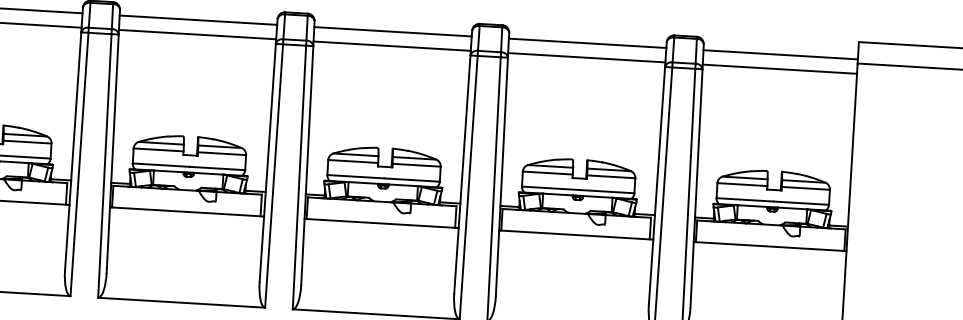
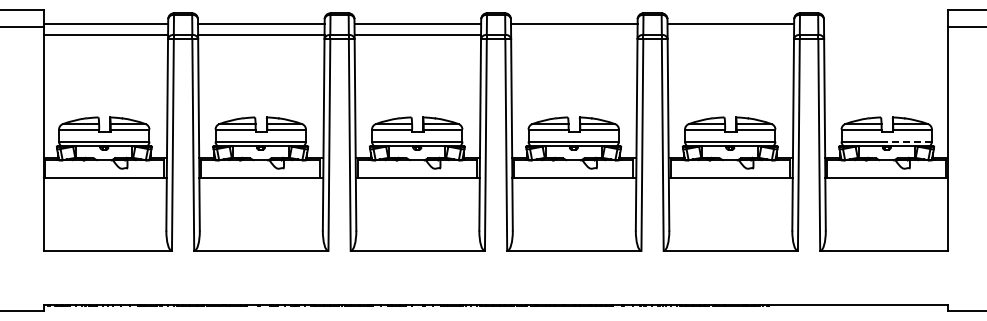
line: (392, 46) -> (574, 35), removed
line: (780, 54) -> (885, 23), removed
line: (586, 57) -> (730, 35), removed
line: (780, 69) -> (886, 35), removed
line: (801, 202) -> (909, 141), solid -> dashed

